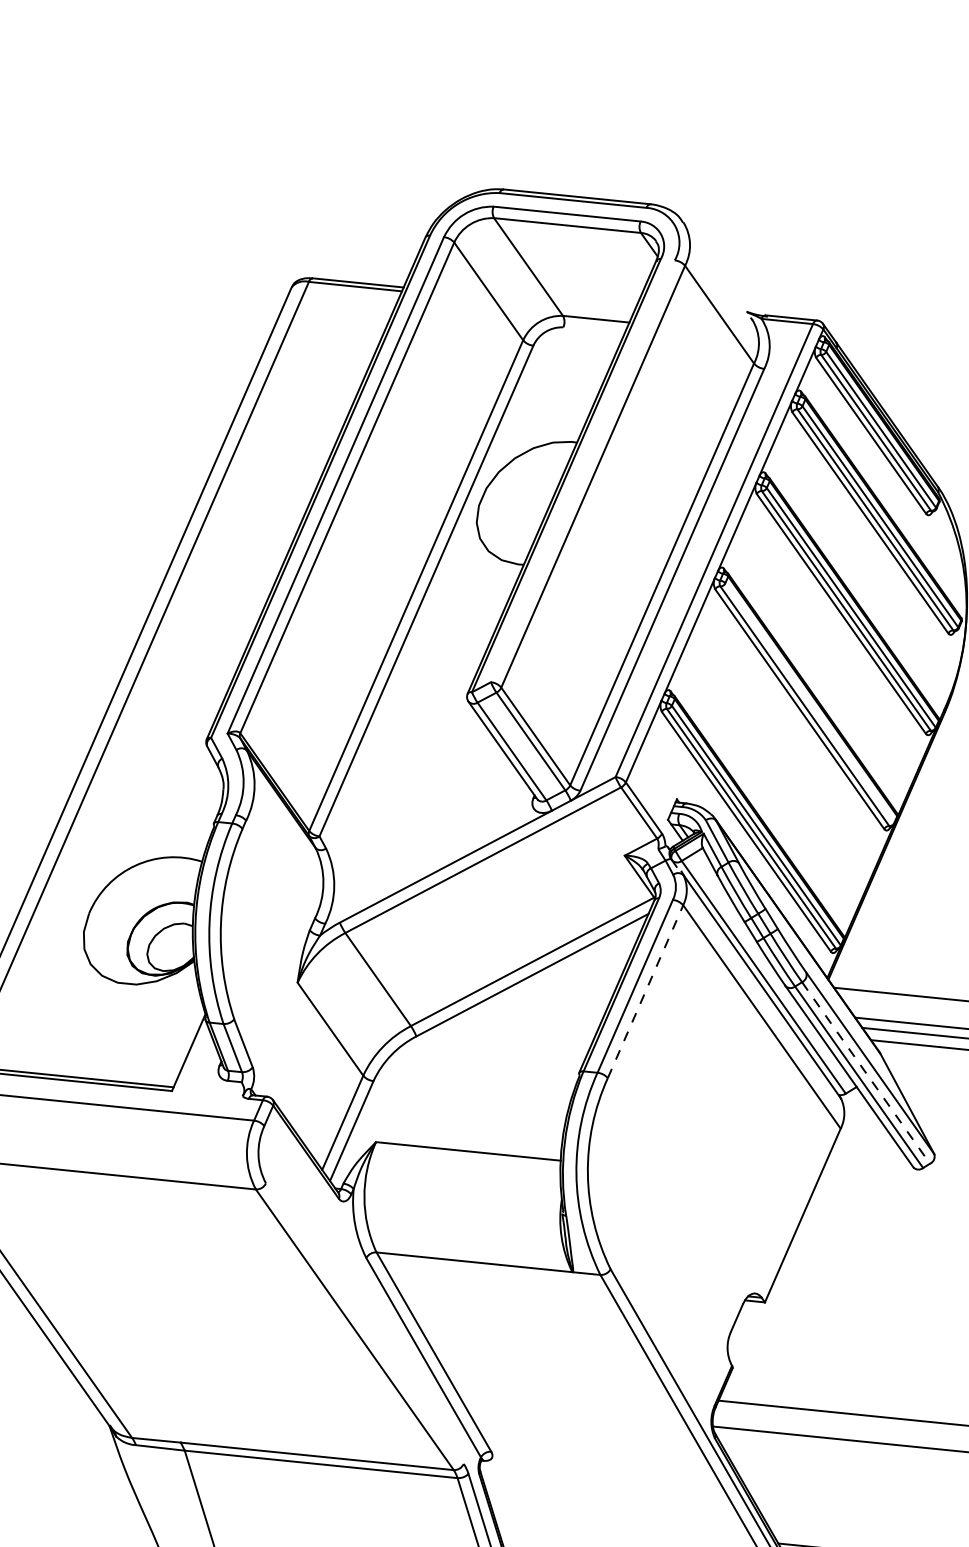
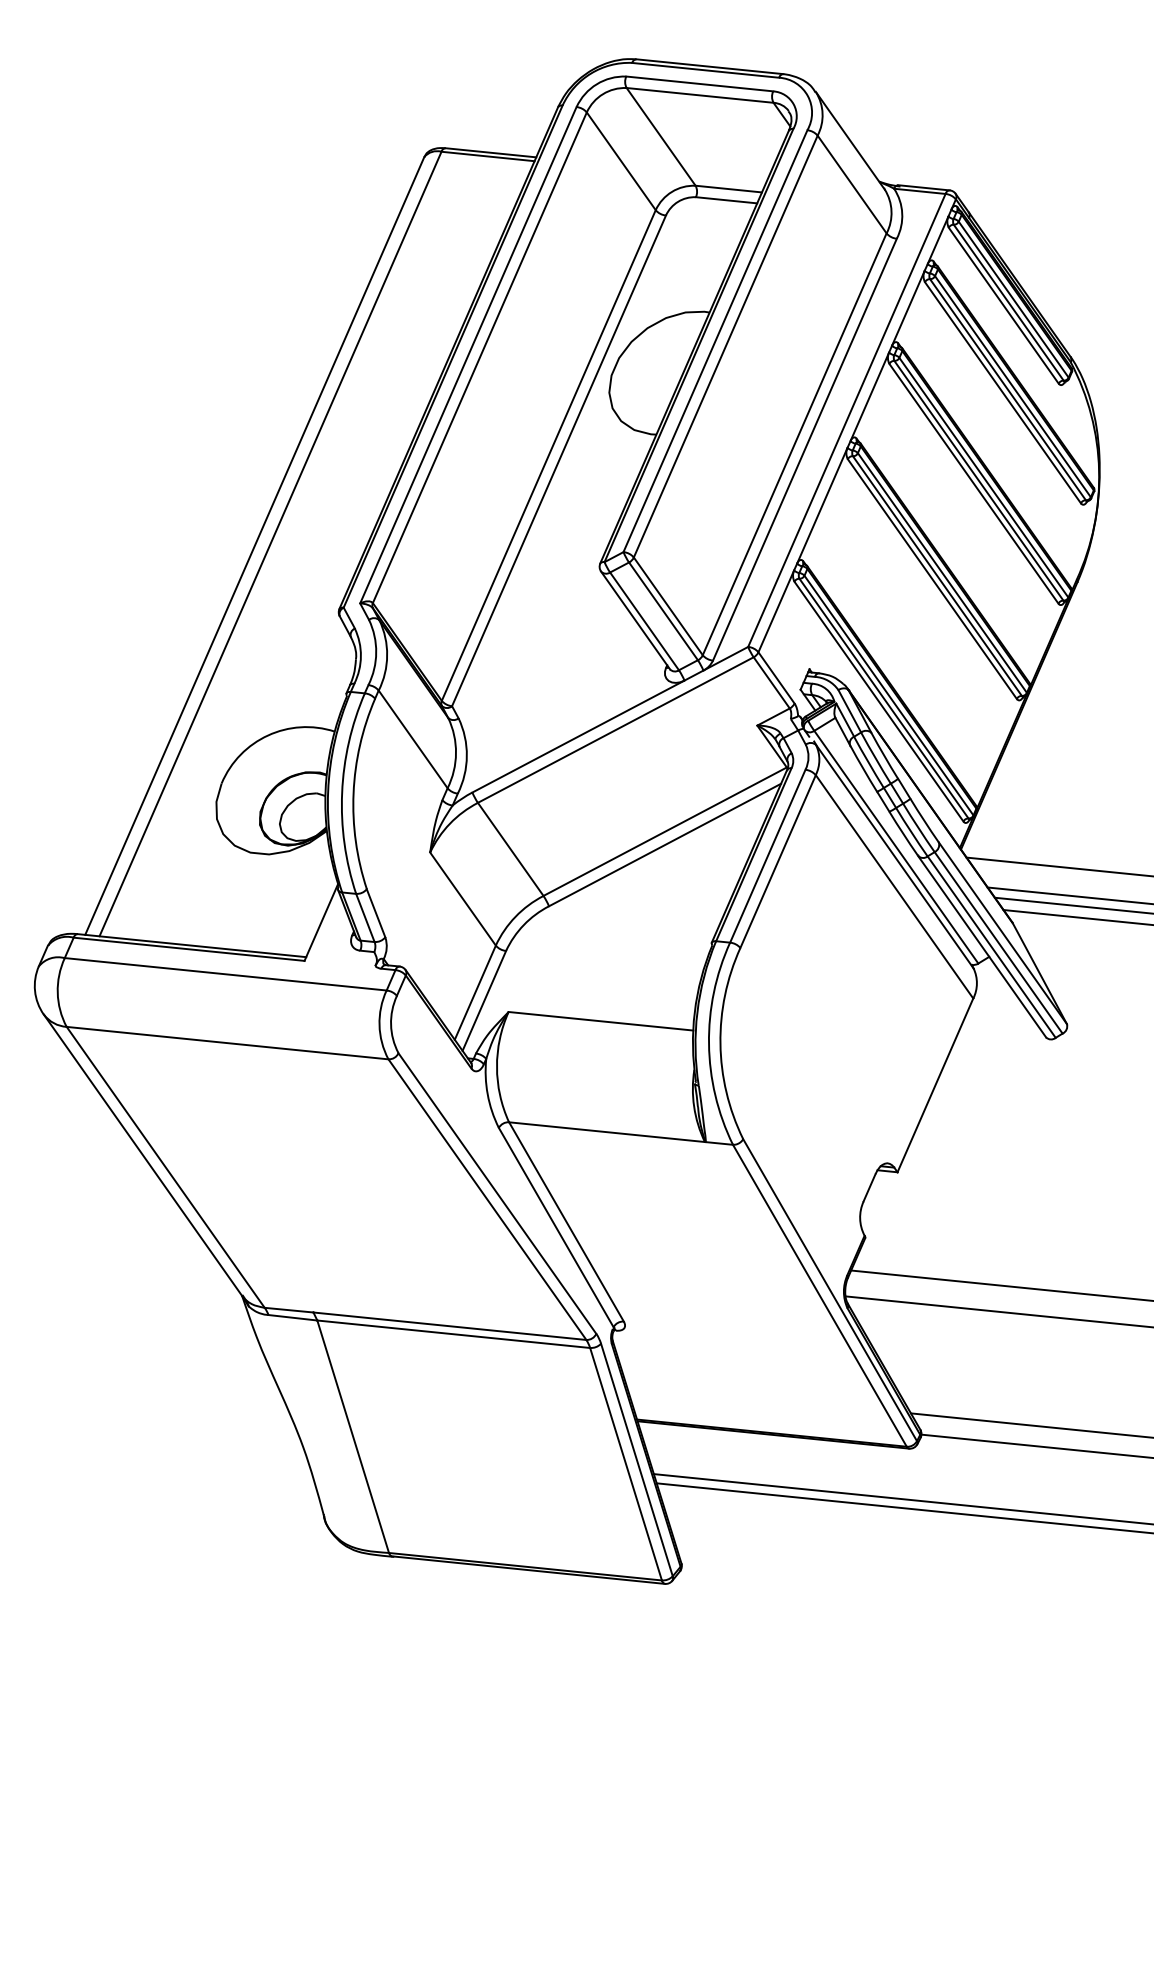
line: (716, 270) -> (849, 140), added
line: (593, 330) -> (726, 200), added
line: (582, 471) -> (715, 341), added
line: (808, 702) -> (941, 572), added
line: (279, 869) -> (412, 739), added
line: (645, 991) -> (778, 861), dashed -> solid
line: (865, 1073) -> (998, 943), dashed -> solid
line: (364, 1323) -> (497, 1193), added

